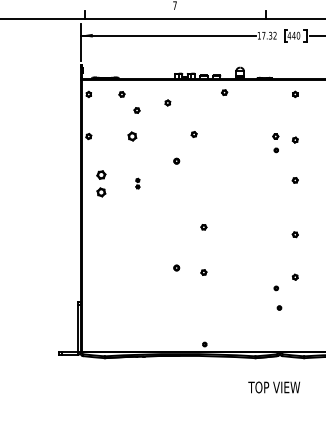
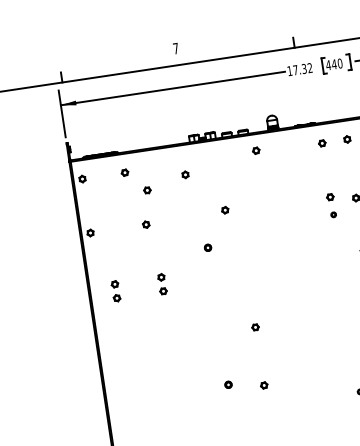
part: (275, 94) -> (321, 143), added
part: (131, 136) -> (145, 224), size x0.62
part: (101, 183) -> (115, 290), size x0.62
part: (137, 183) -> (161, 283), size x1.67

